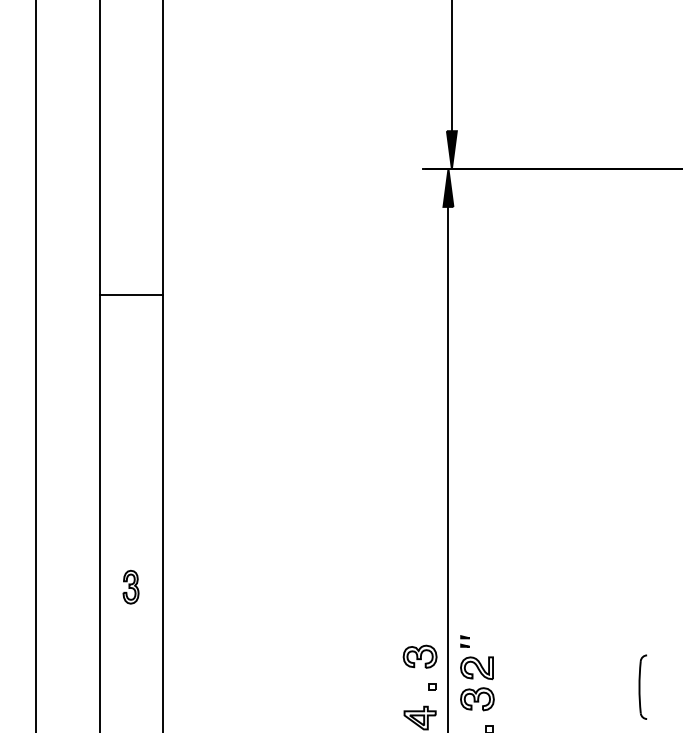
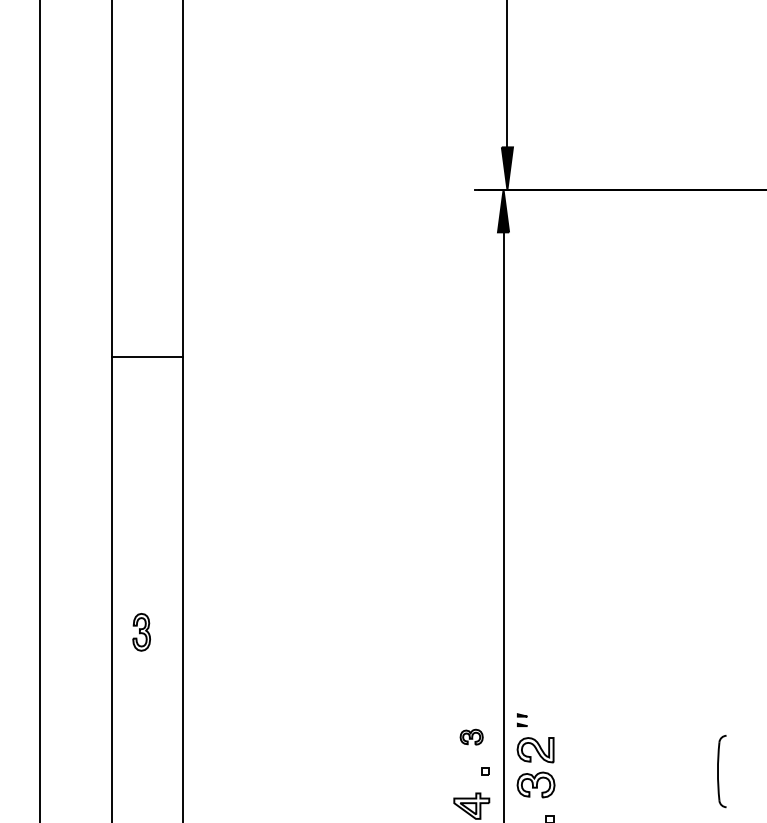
line: (131, 295) -> (147, 357), moved
part: (130, 586) -> (141, 631), moved
part: (419, 656) -> (471, 737), size x0.6

